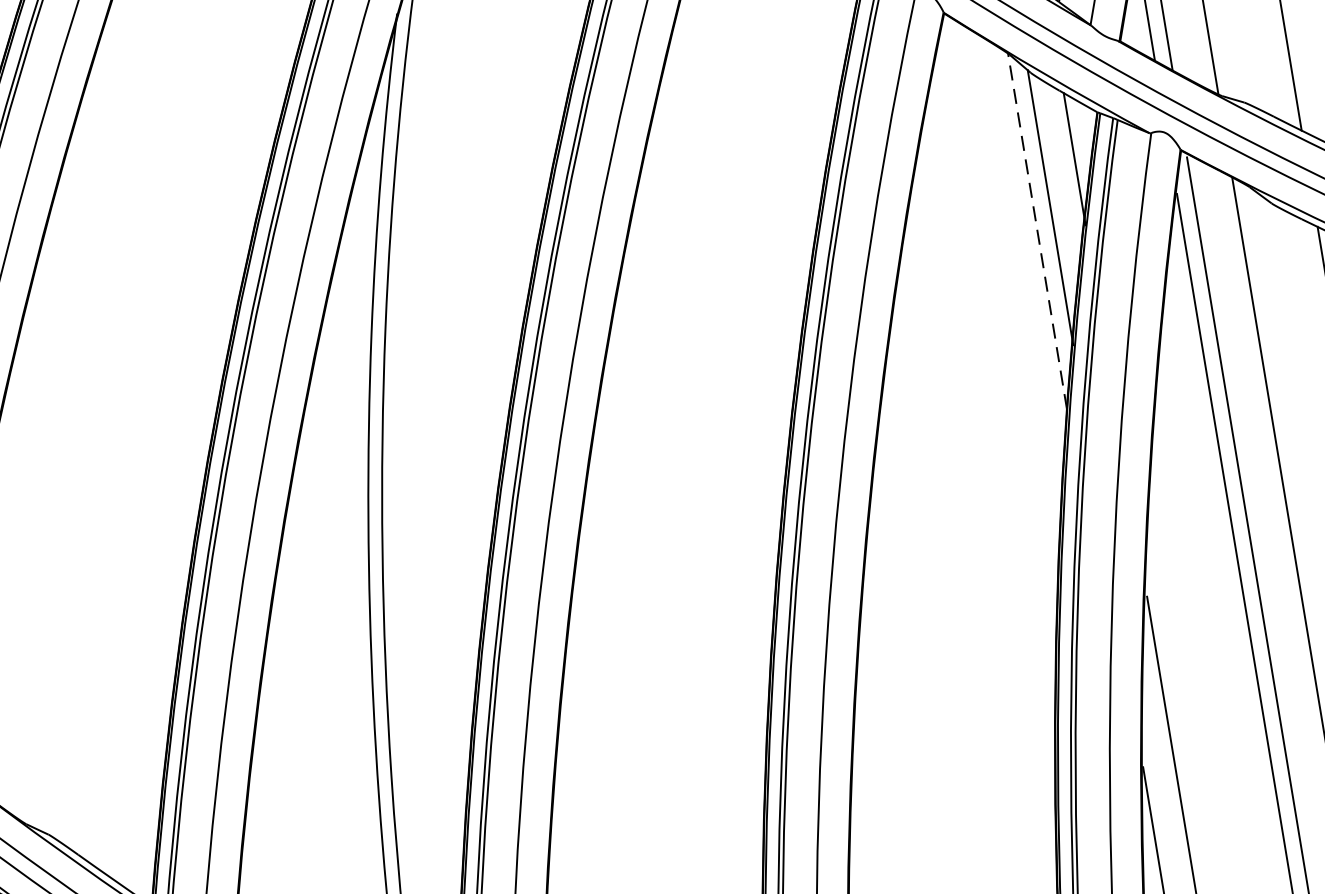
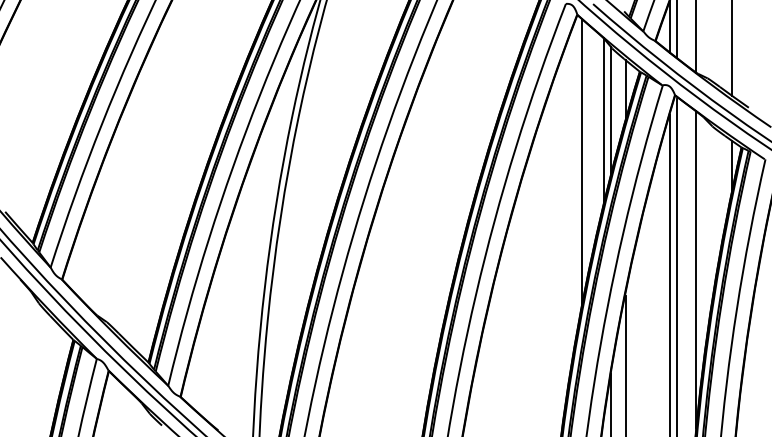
line: (1037, 229) -> (603, 120), dashed -> solid
line: (1004, 326) -> (581, 162), added

